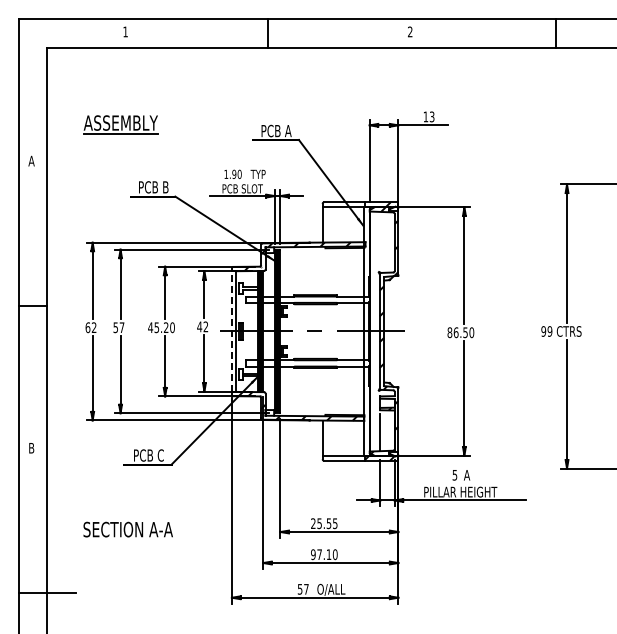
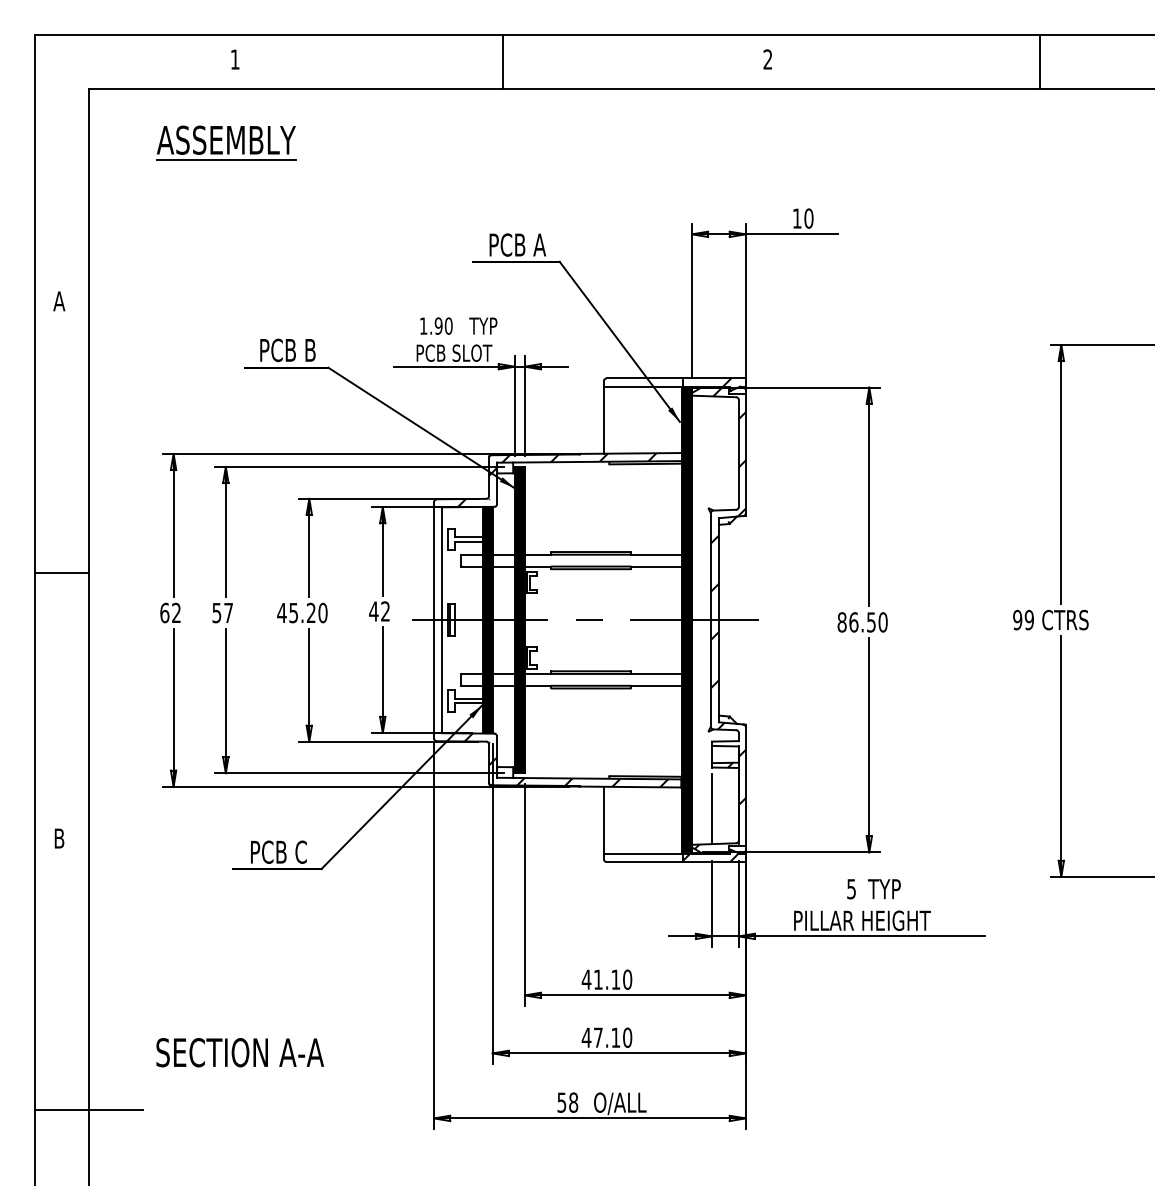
text: (431, 116) -> (807, 217), 13 -> 10
part: (120, 124) -> (225, 142), moved
line: (231, 331) -> (433, 620), dashed -> solid
fill: (366, 331) -> (686, 620), added
text: (472, 475) -> (884, 889), A -> TYP
text: (323, 523) -> (605, 979), 25.55 -> 41.10
text: (127, 529) -> (238, 1052), moved
text: (312, 554) -> (584, 1037), 97.10 -> 47.10
text: (306, 588) -> (573, 1101), 57 -> 58

